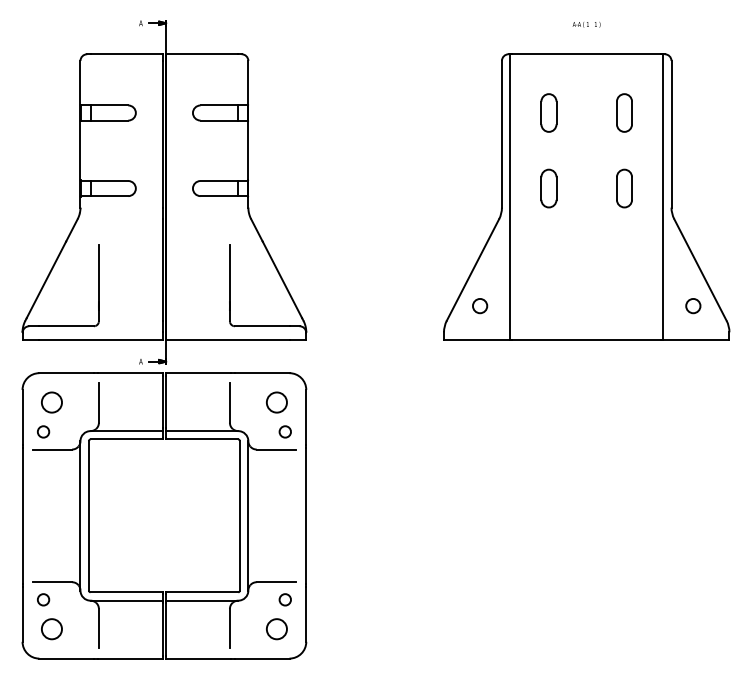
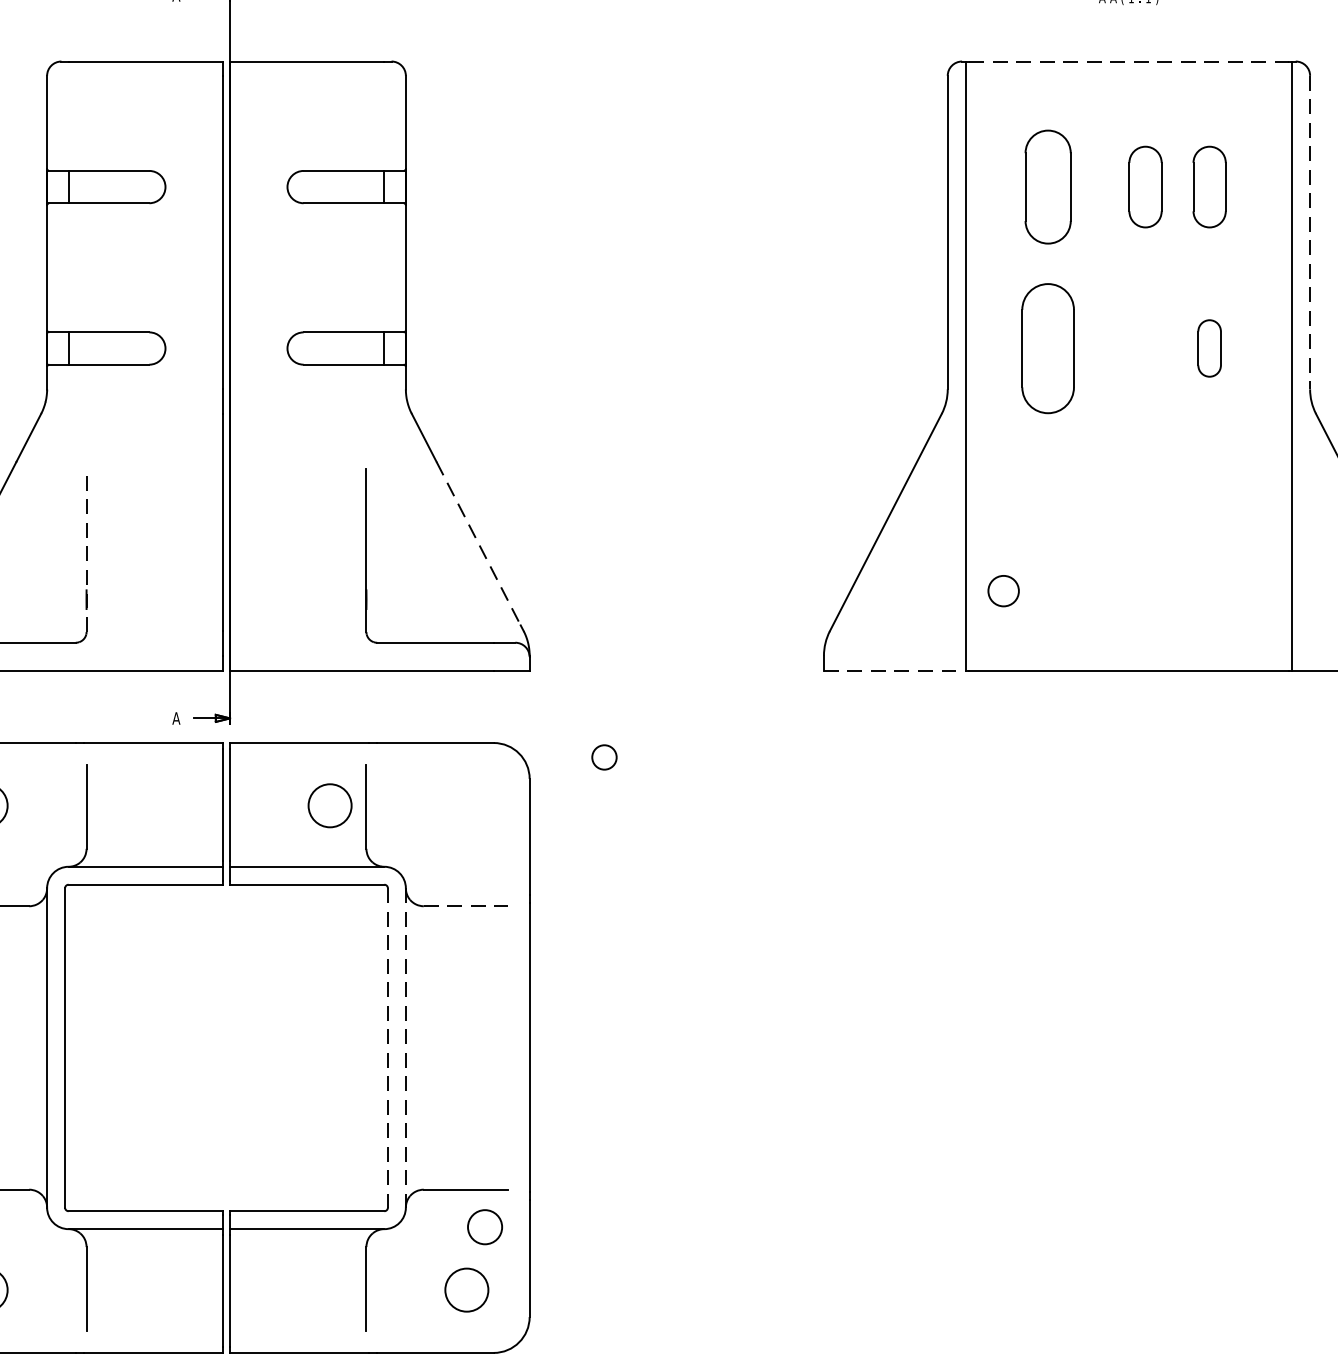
line: (586, 54) -> (1128, 62), solid -> dashed
part: (548, 112) -> (1047, 185), size x1.4
part: (594, 112) -> (1145, 185), added
line: (671, 134) -> (1310, 232), solid -> dashed
part: (548, 188) -> (1047, 348), size x1.6
part: (624, 188) -> (1209, 348), size x0.7
line: (282, 280) -> (478, 544), solid -> dashed
line: (98, 282) -> (85, 549), solid -> dashed
circle: (480, 306) -> (1004, 591), moved
line: (477, 339) -> (895, 671), solid -> dashed
circle: (276, 402) -> (329, 805), moved
circle: (284, 431) -> (602, 756), moved
line: (276, 449) -> (465, 906), solid -> dashed
line: (239, 515) -> (386, 1047), solid -> dashed
line: (248, 515) -> (406, 1047), solid -> dashed
circle: (284, 599) -> (483, 1226), size x1.4

